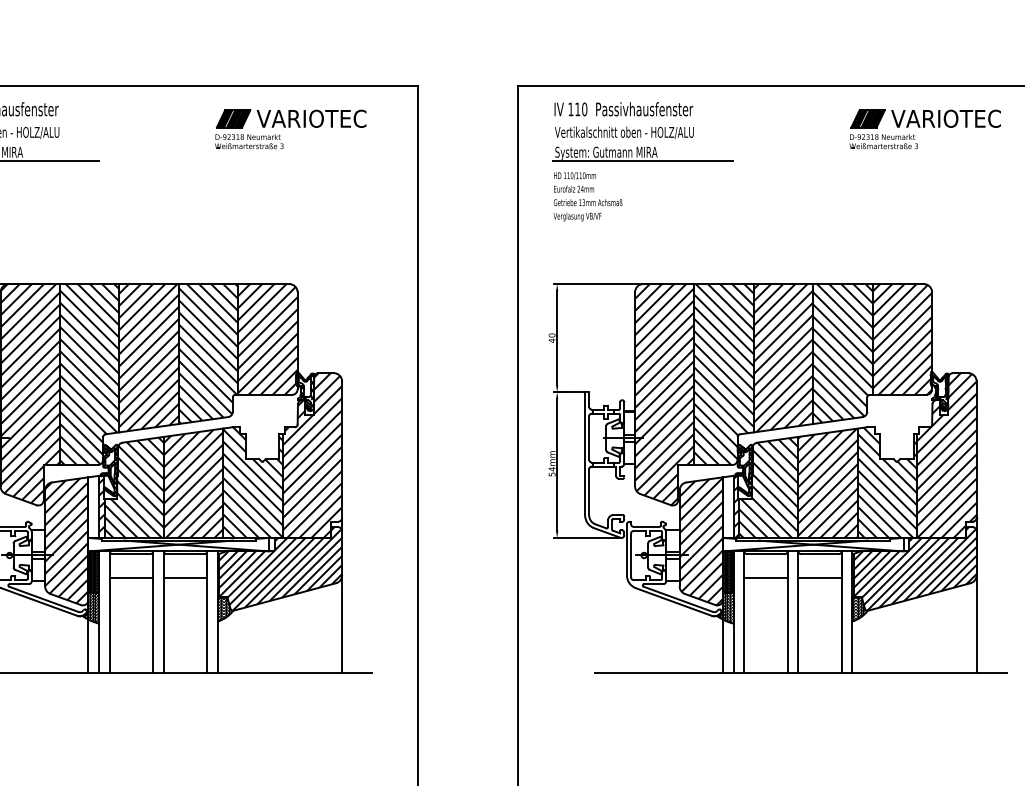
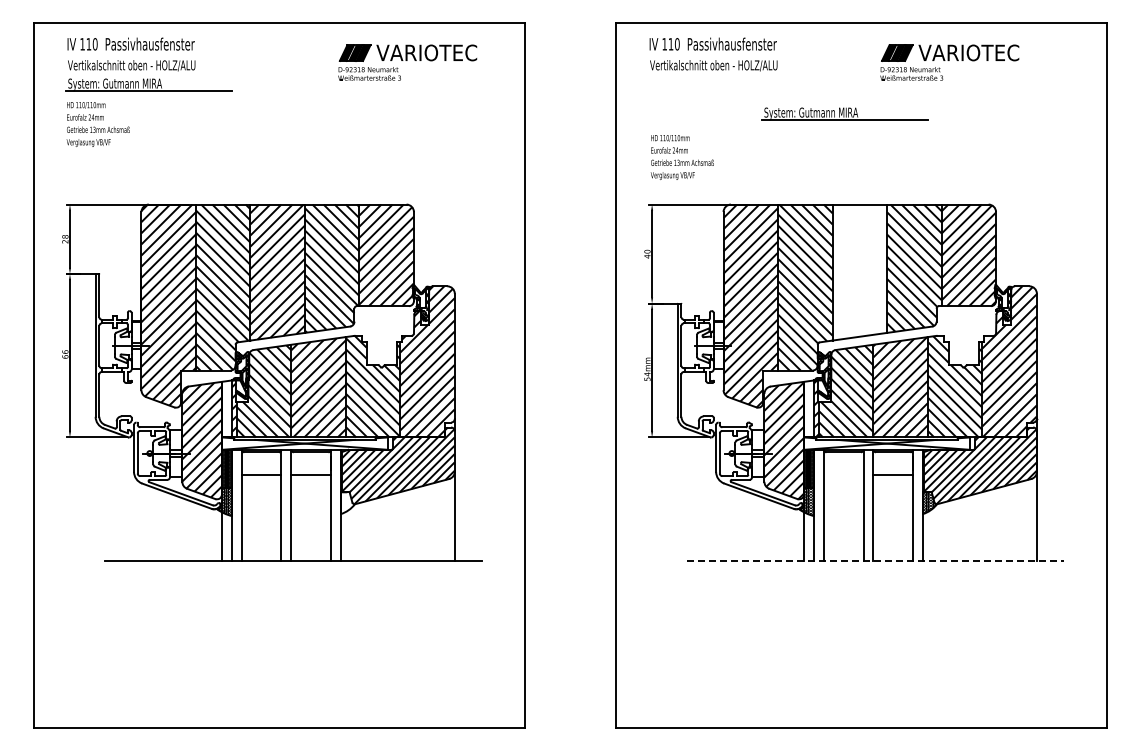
part: (924, 129) -> (949, 62), moved
part: (642, 153) -> (844, 113), moved
text: (587, 196) -> (681, 157), moved
hatch: (783, 358) -> (859, 272), removed
line: (765, 578) -> (843, 474), removed
hatch: (225, 608) -> (347, 502), removed
line: (800, 673) -> (875, 561), solid -> dashed

